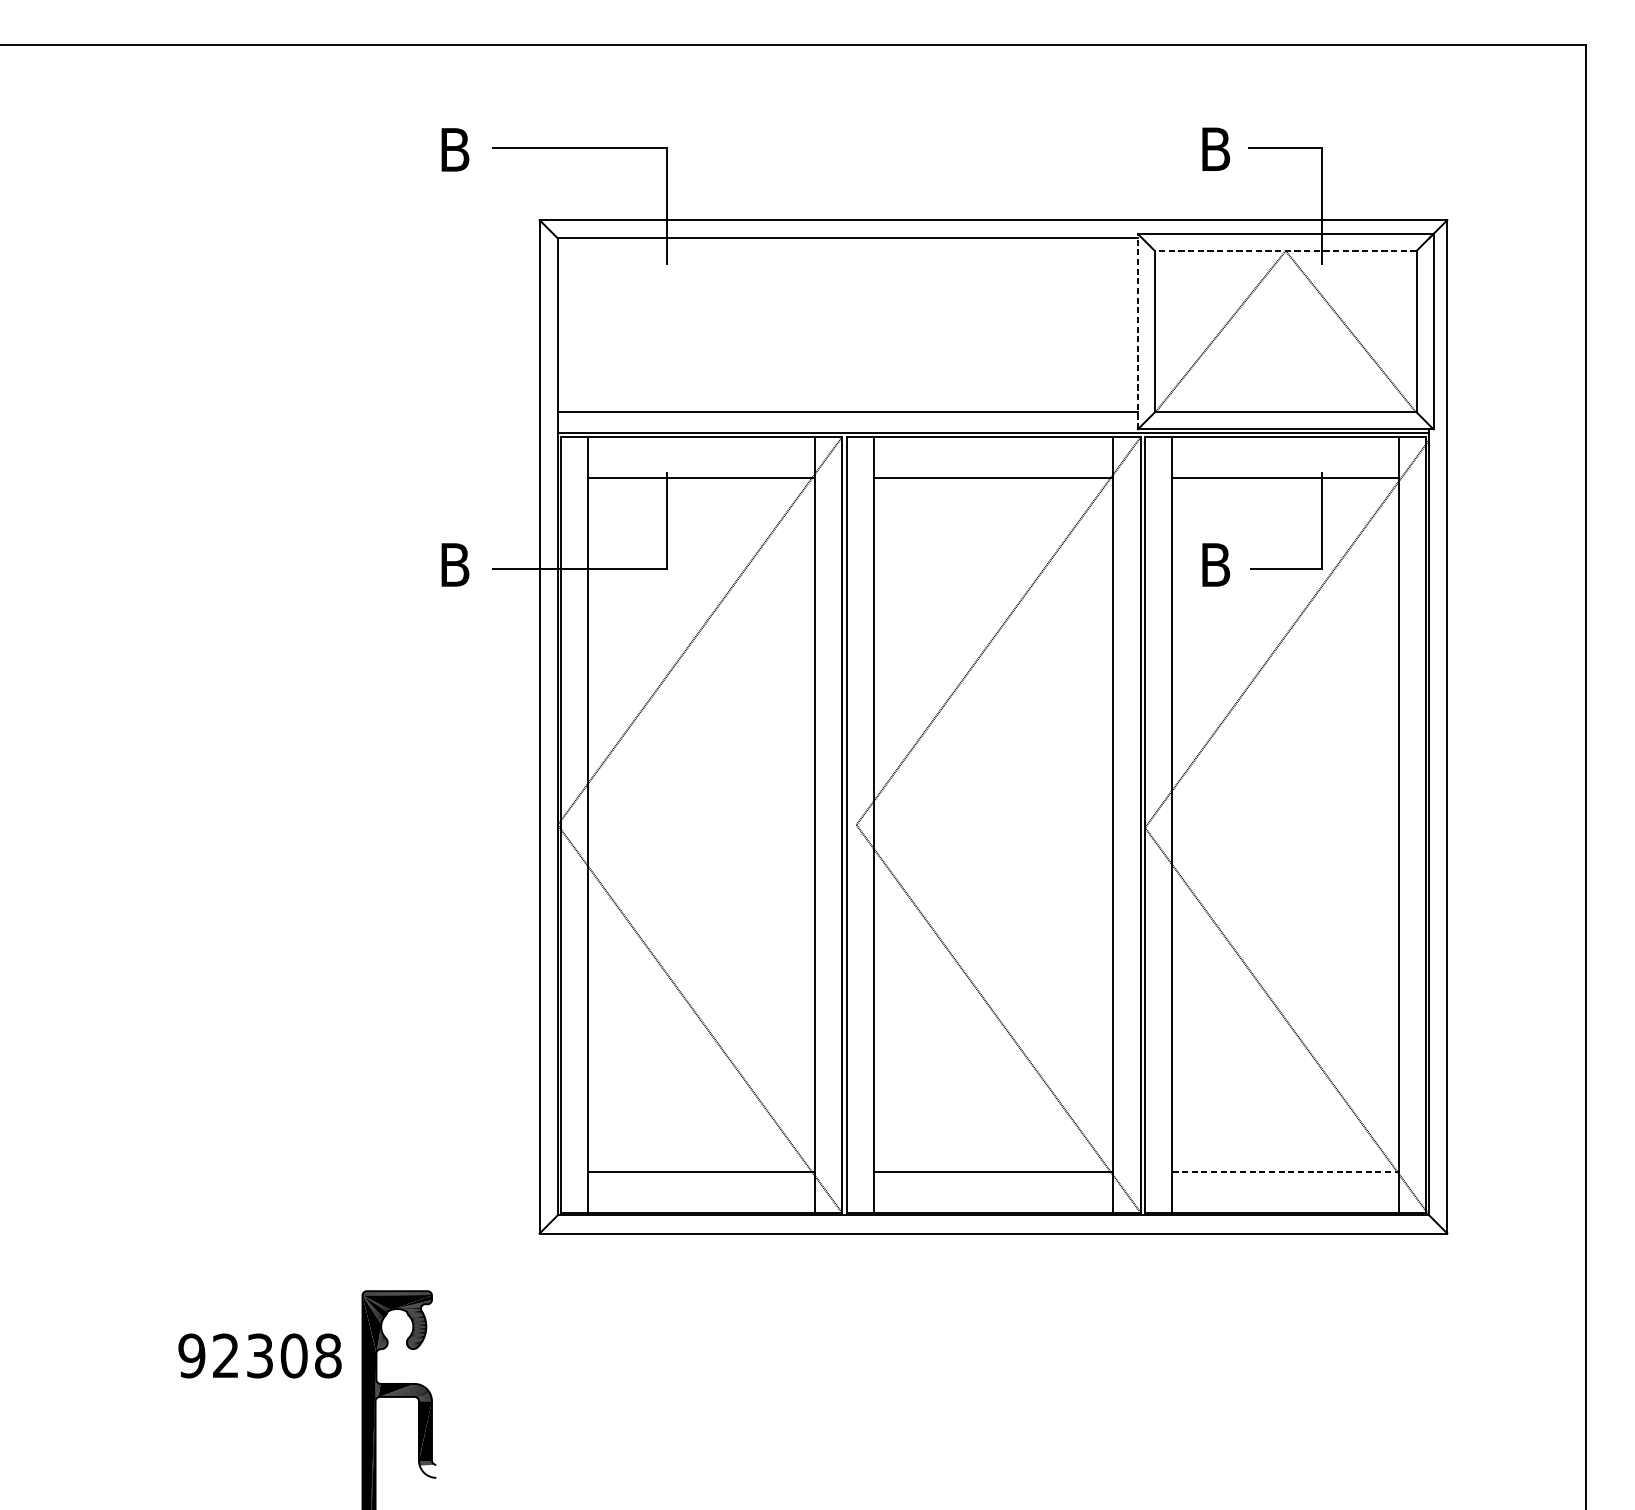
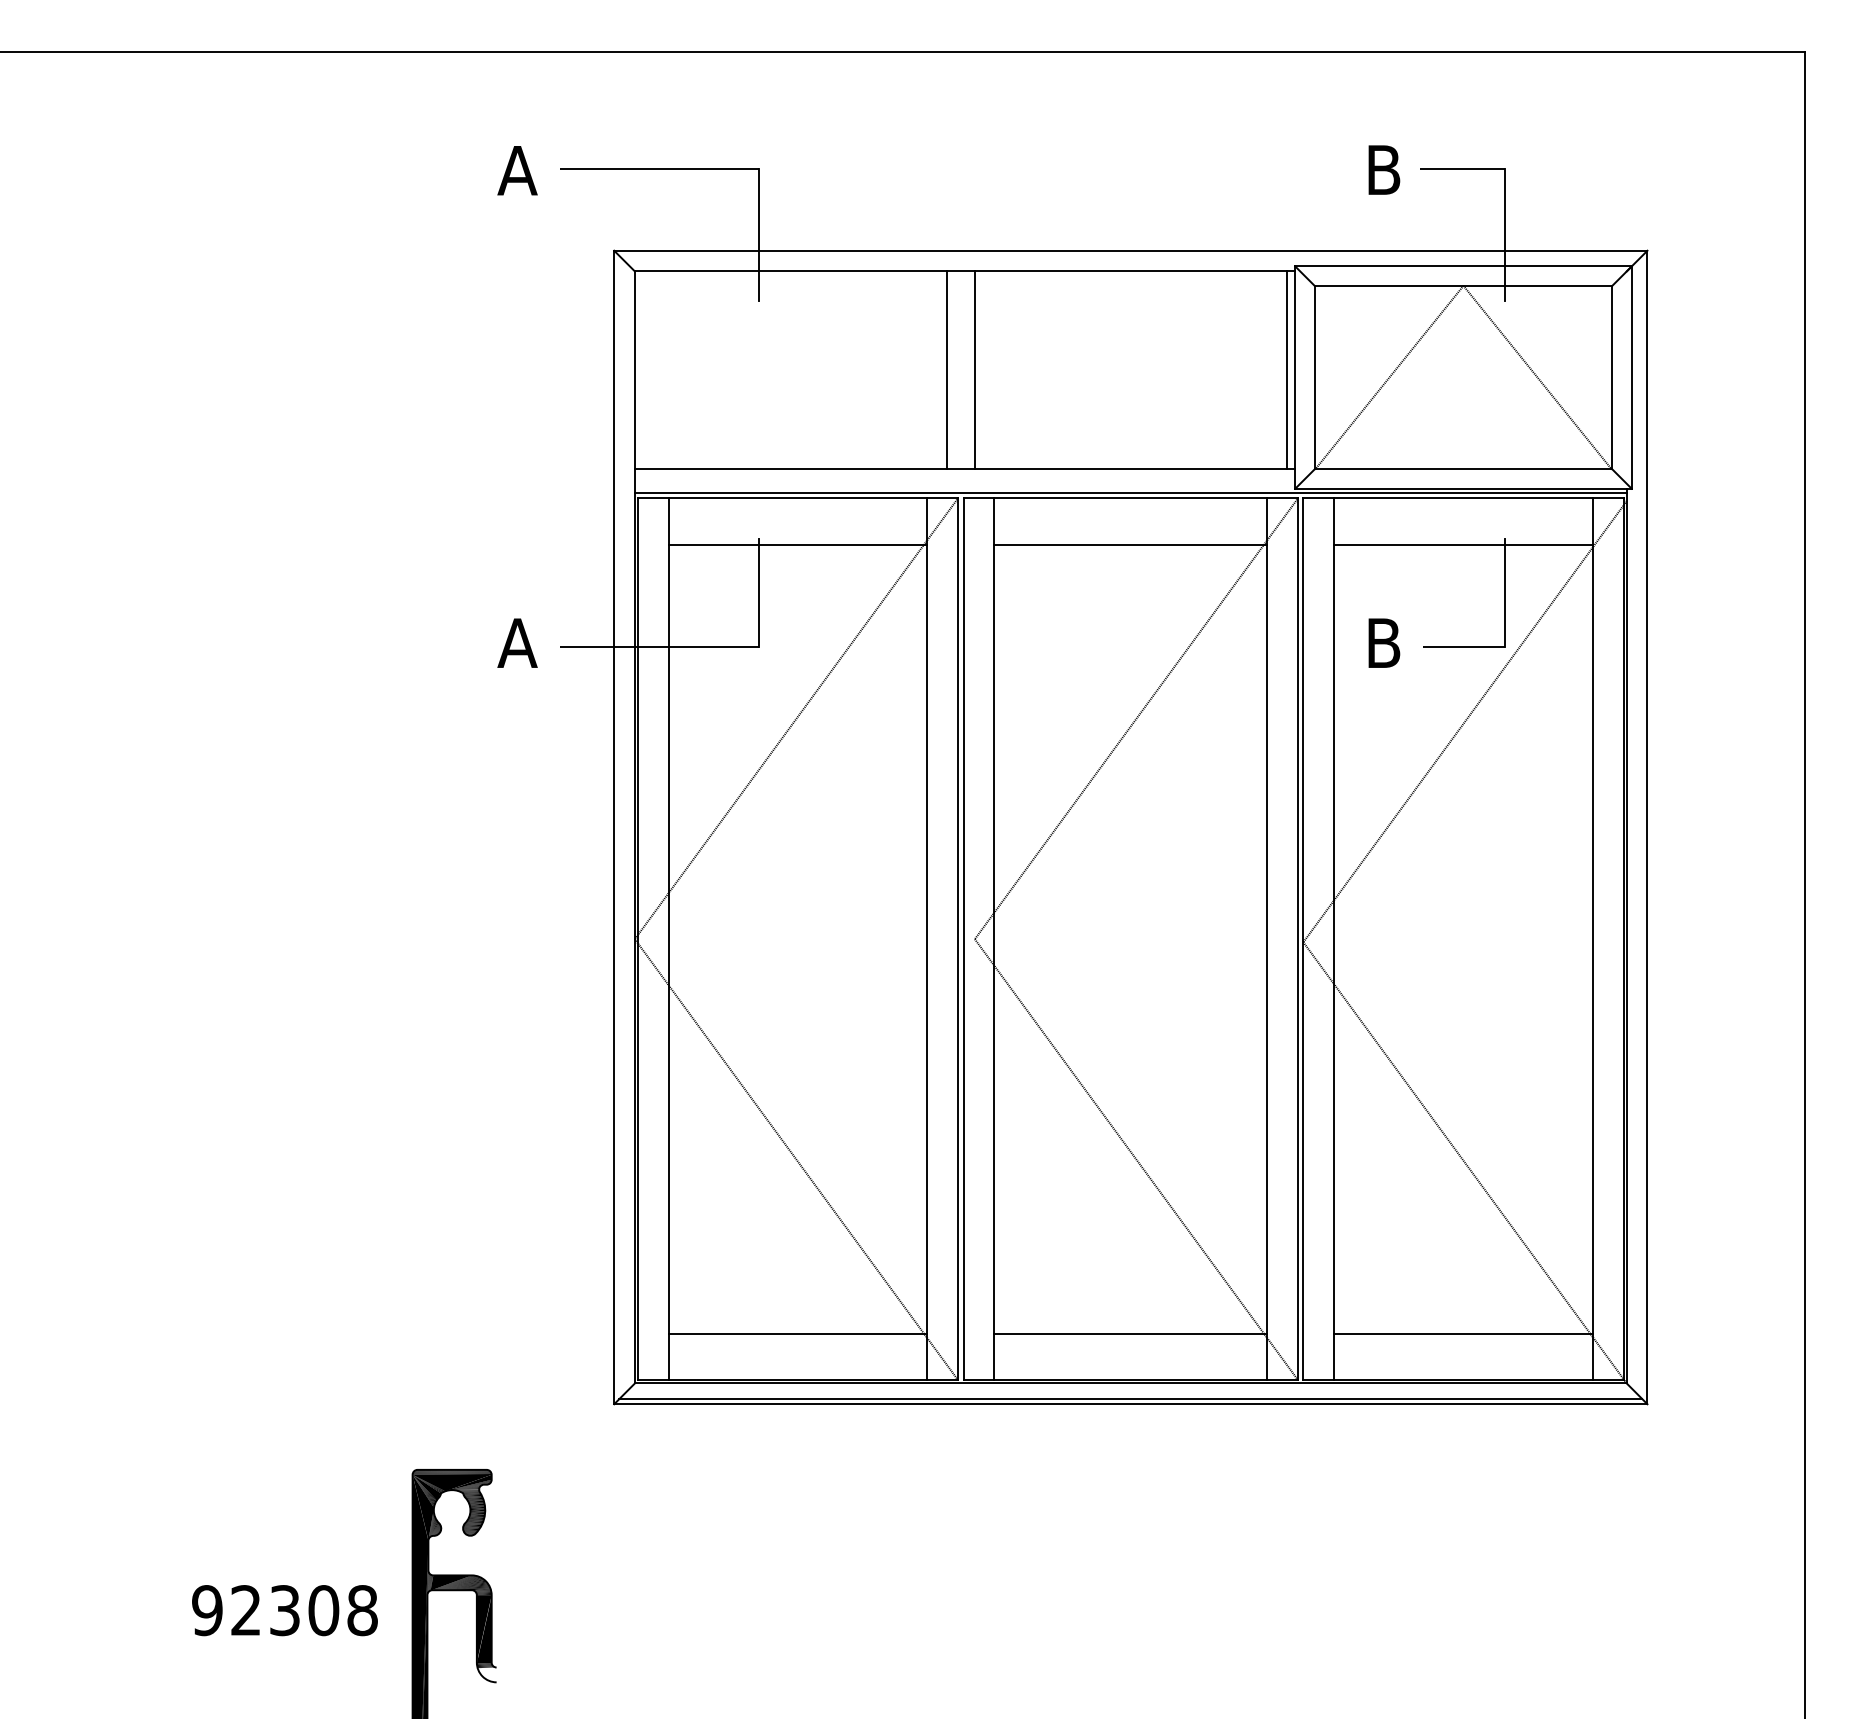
text: (454, 149) -> (517, 170), B -> A
line: (1285, 250) -> (1463, 285), dashed -> solid
line: (832, 325) -> (947, 370), added
line: (856, 325) -> (974, 370), added
line: (1130, 325) -> (1286, 370), added
line: (1138, 331) -> (1295, 377), dashed -> solid
text: (454, 564) -> (517, 642), B -> A
line: (1286, 1171) -> (1464, 1333), dashed -> solid
line: (993, 1229) -> (1130, 1399), added
text: (259, 1355) -> (284, 1610), moved

